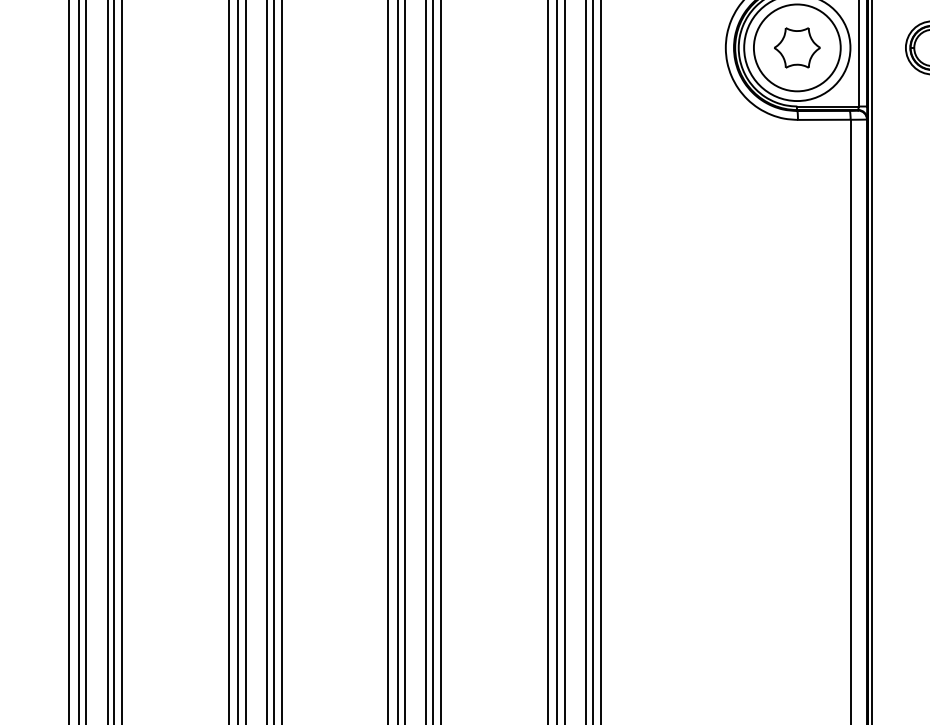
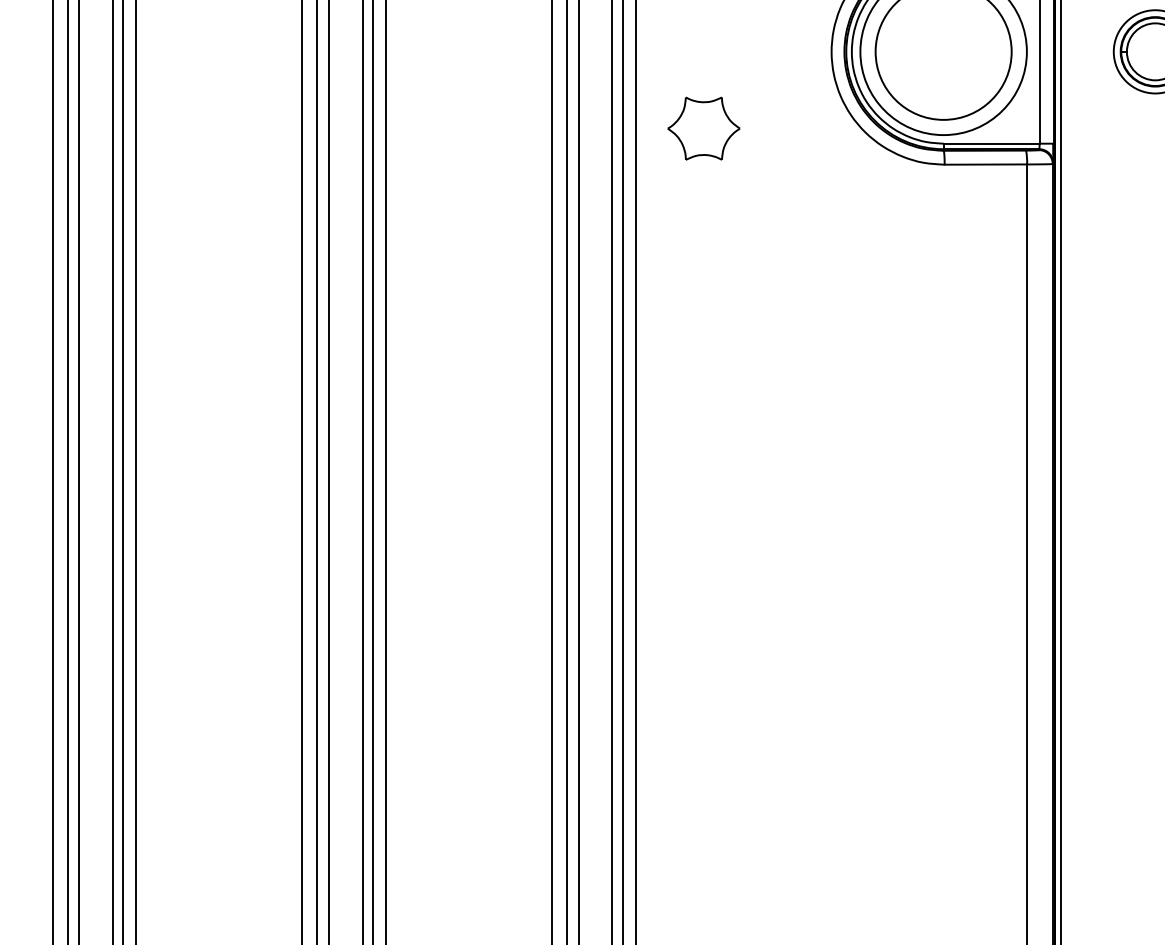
part: (797, 47) -> (704, 127), moved

